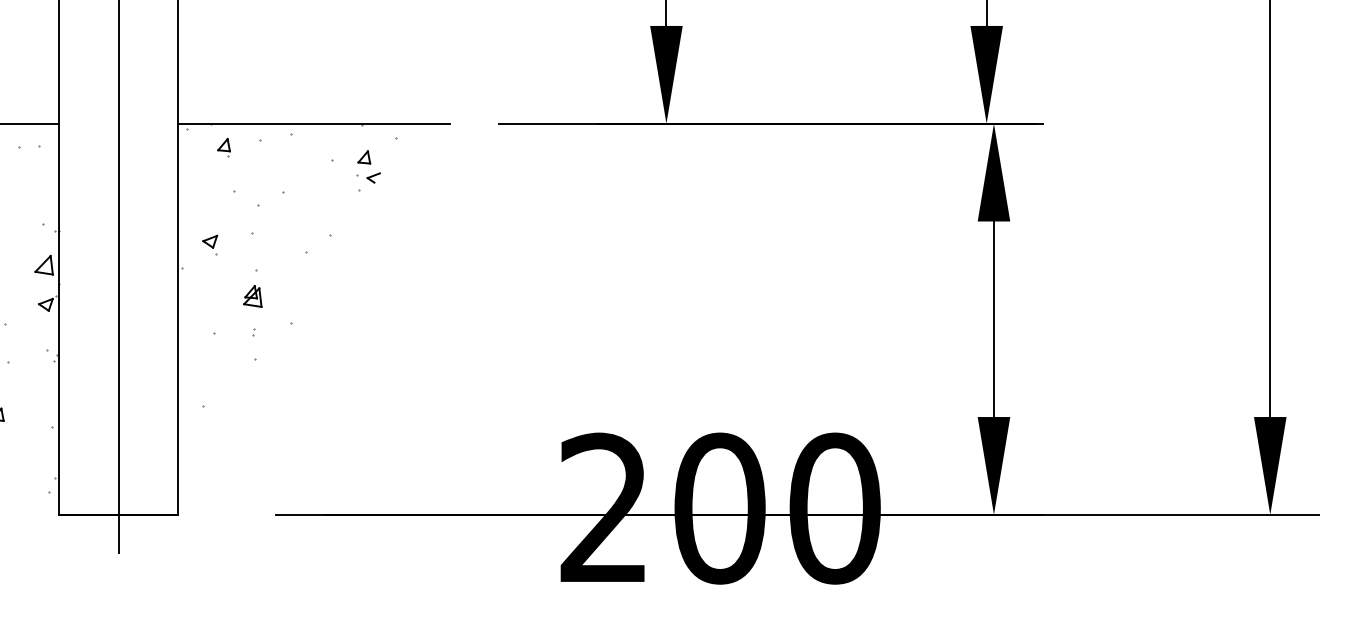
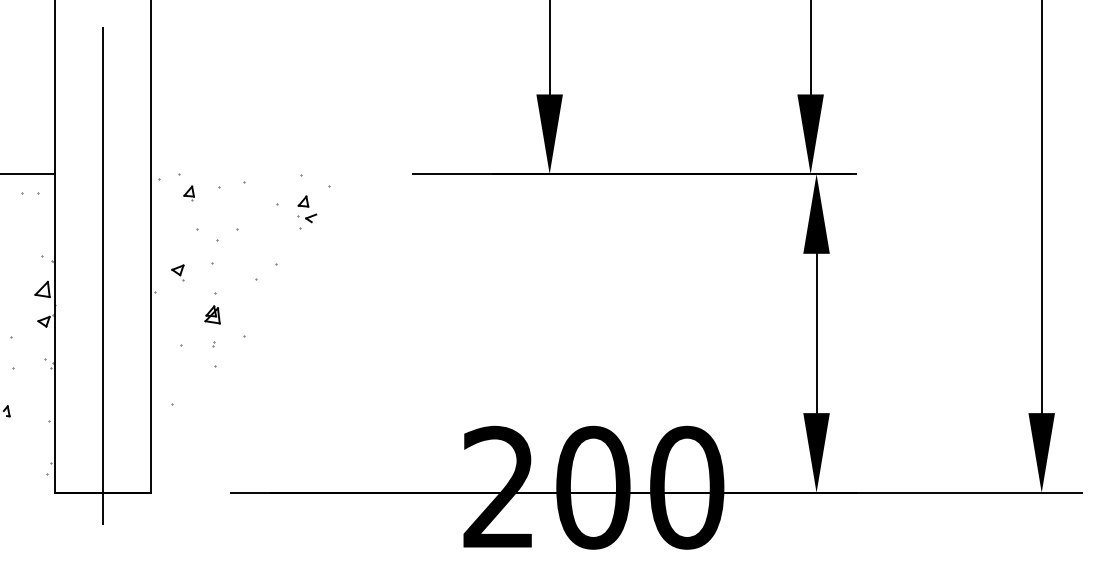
line: (314, 124) -> (262, 174), removed

